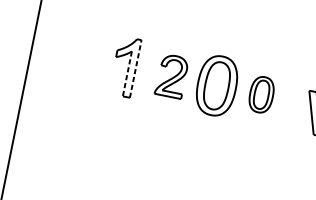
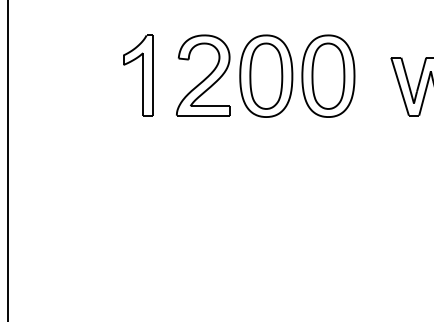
line: (135, 68) -> (152, 75), dashed -> solid
line: (127, 74) -> (143, 84), dashed -> solid
part: (172, 76) -> (203, 75), size x1.43
part: (261, 94) -> (328, 75), size x1.67

